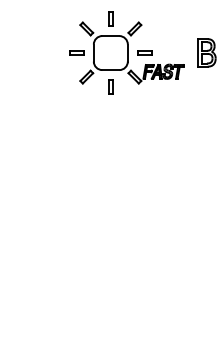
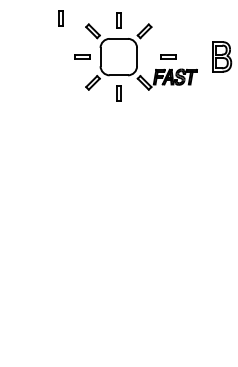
part: (56, 17) -> (60, 18), added
part: (145, 52) -> (168, 56), moved

